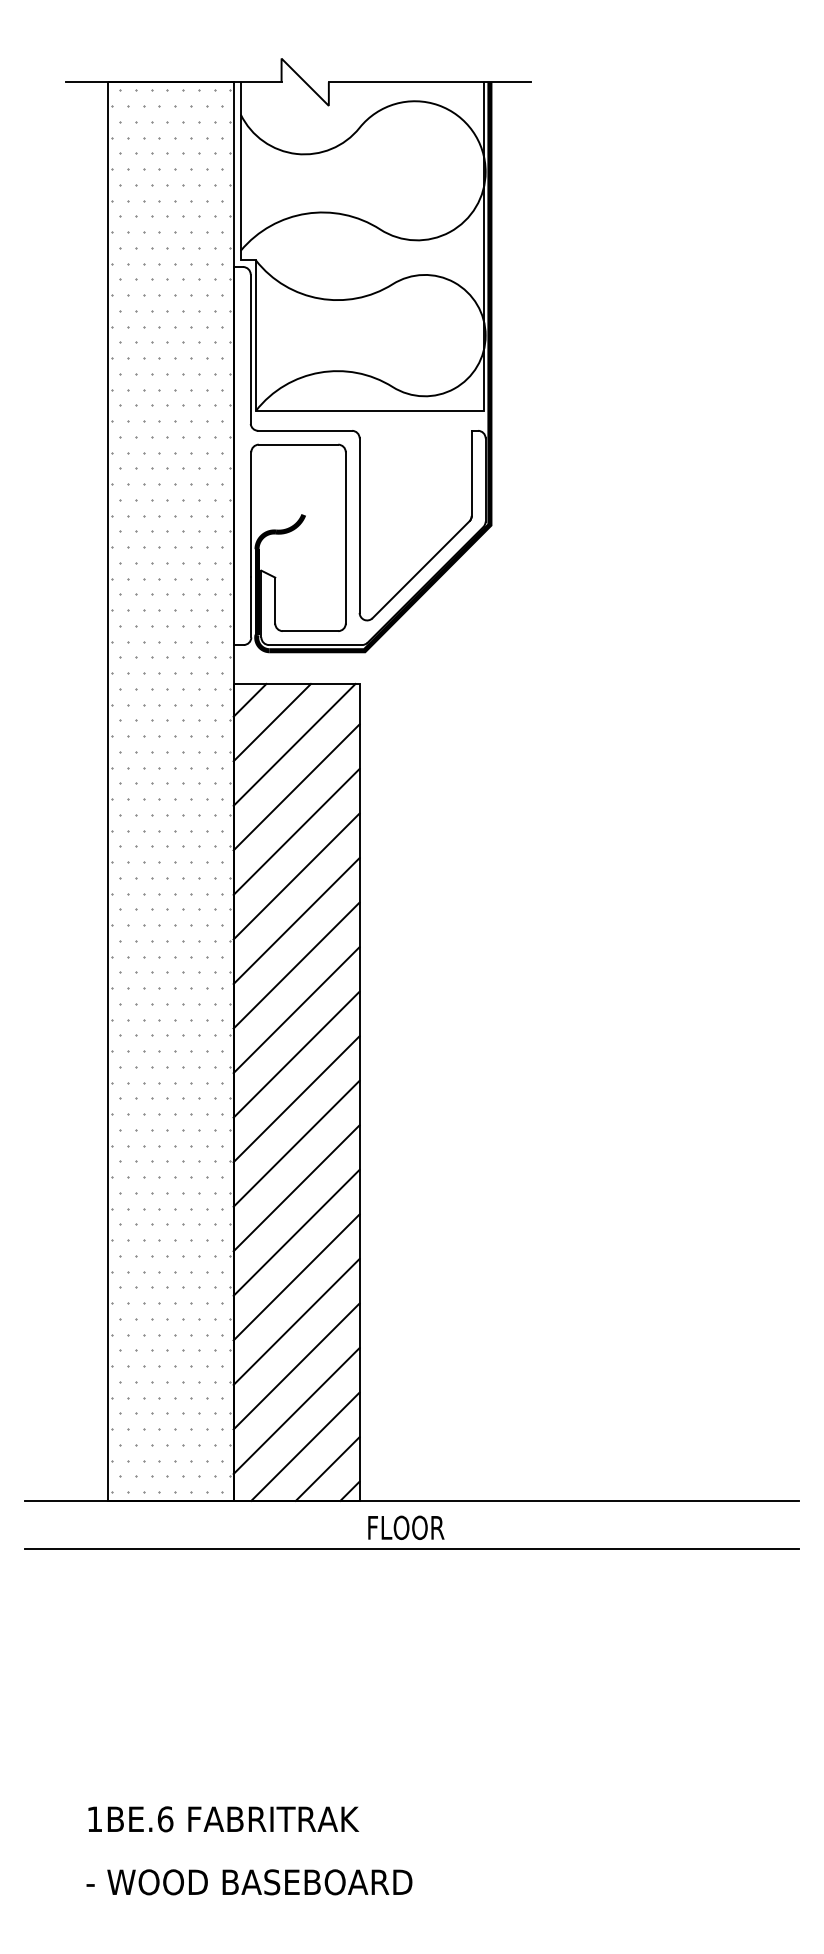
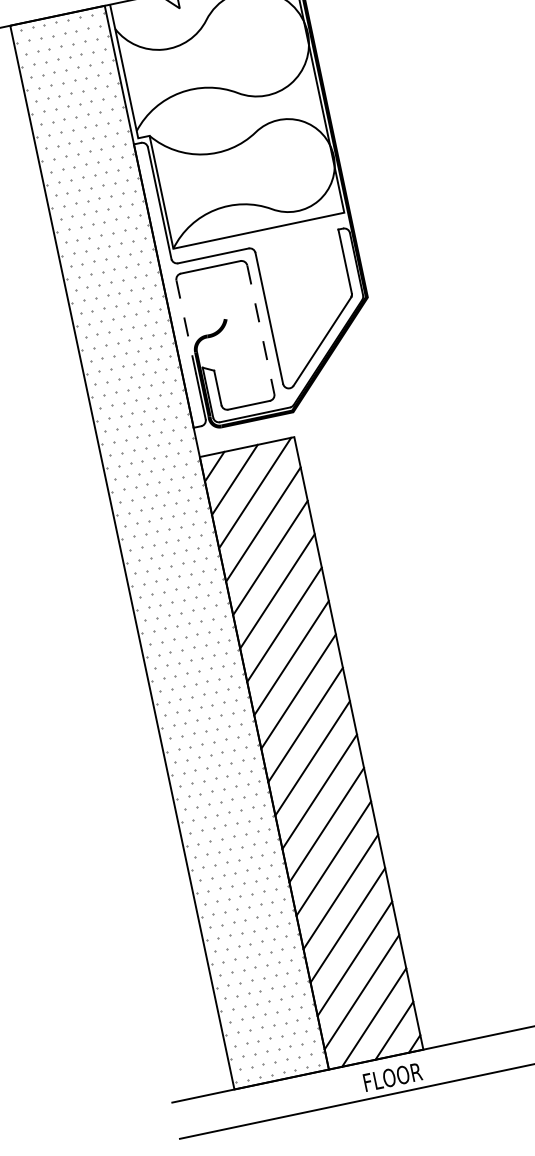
line: (251, 514) -> (186, 327), solid -> dashed
line: (345, 537) -> (260, 329), solid -> dashed
text: (406, 1527) -> (392, 1076), moved

